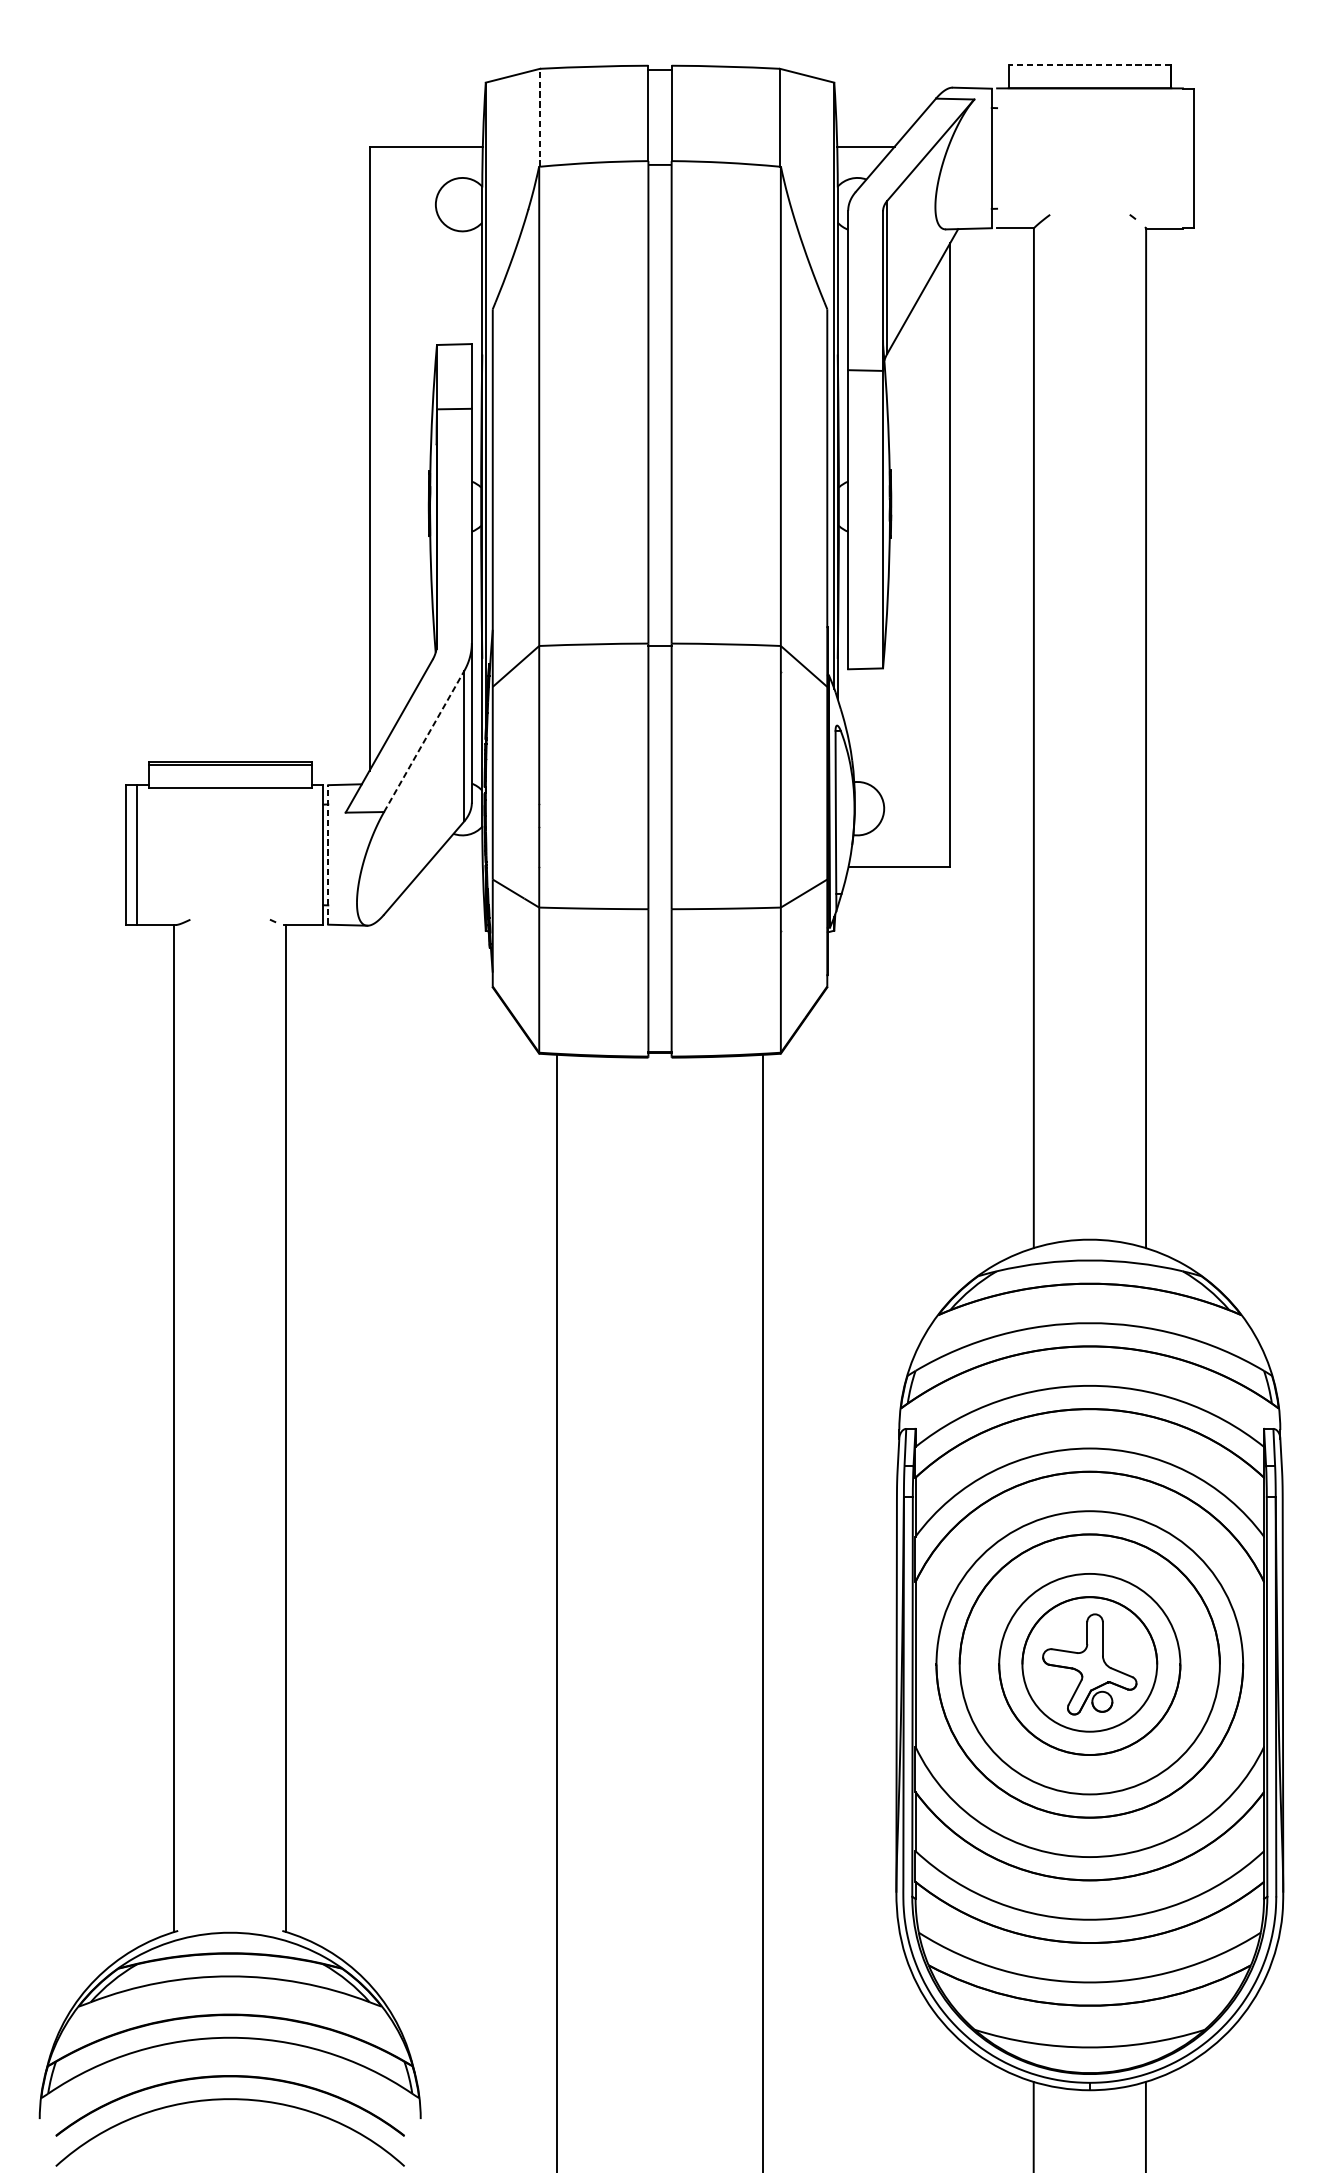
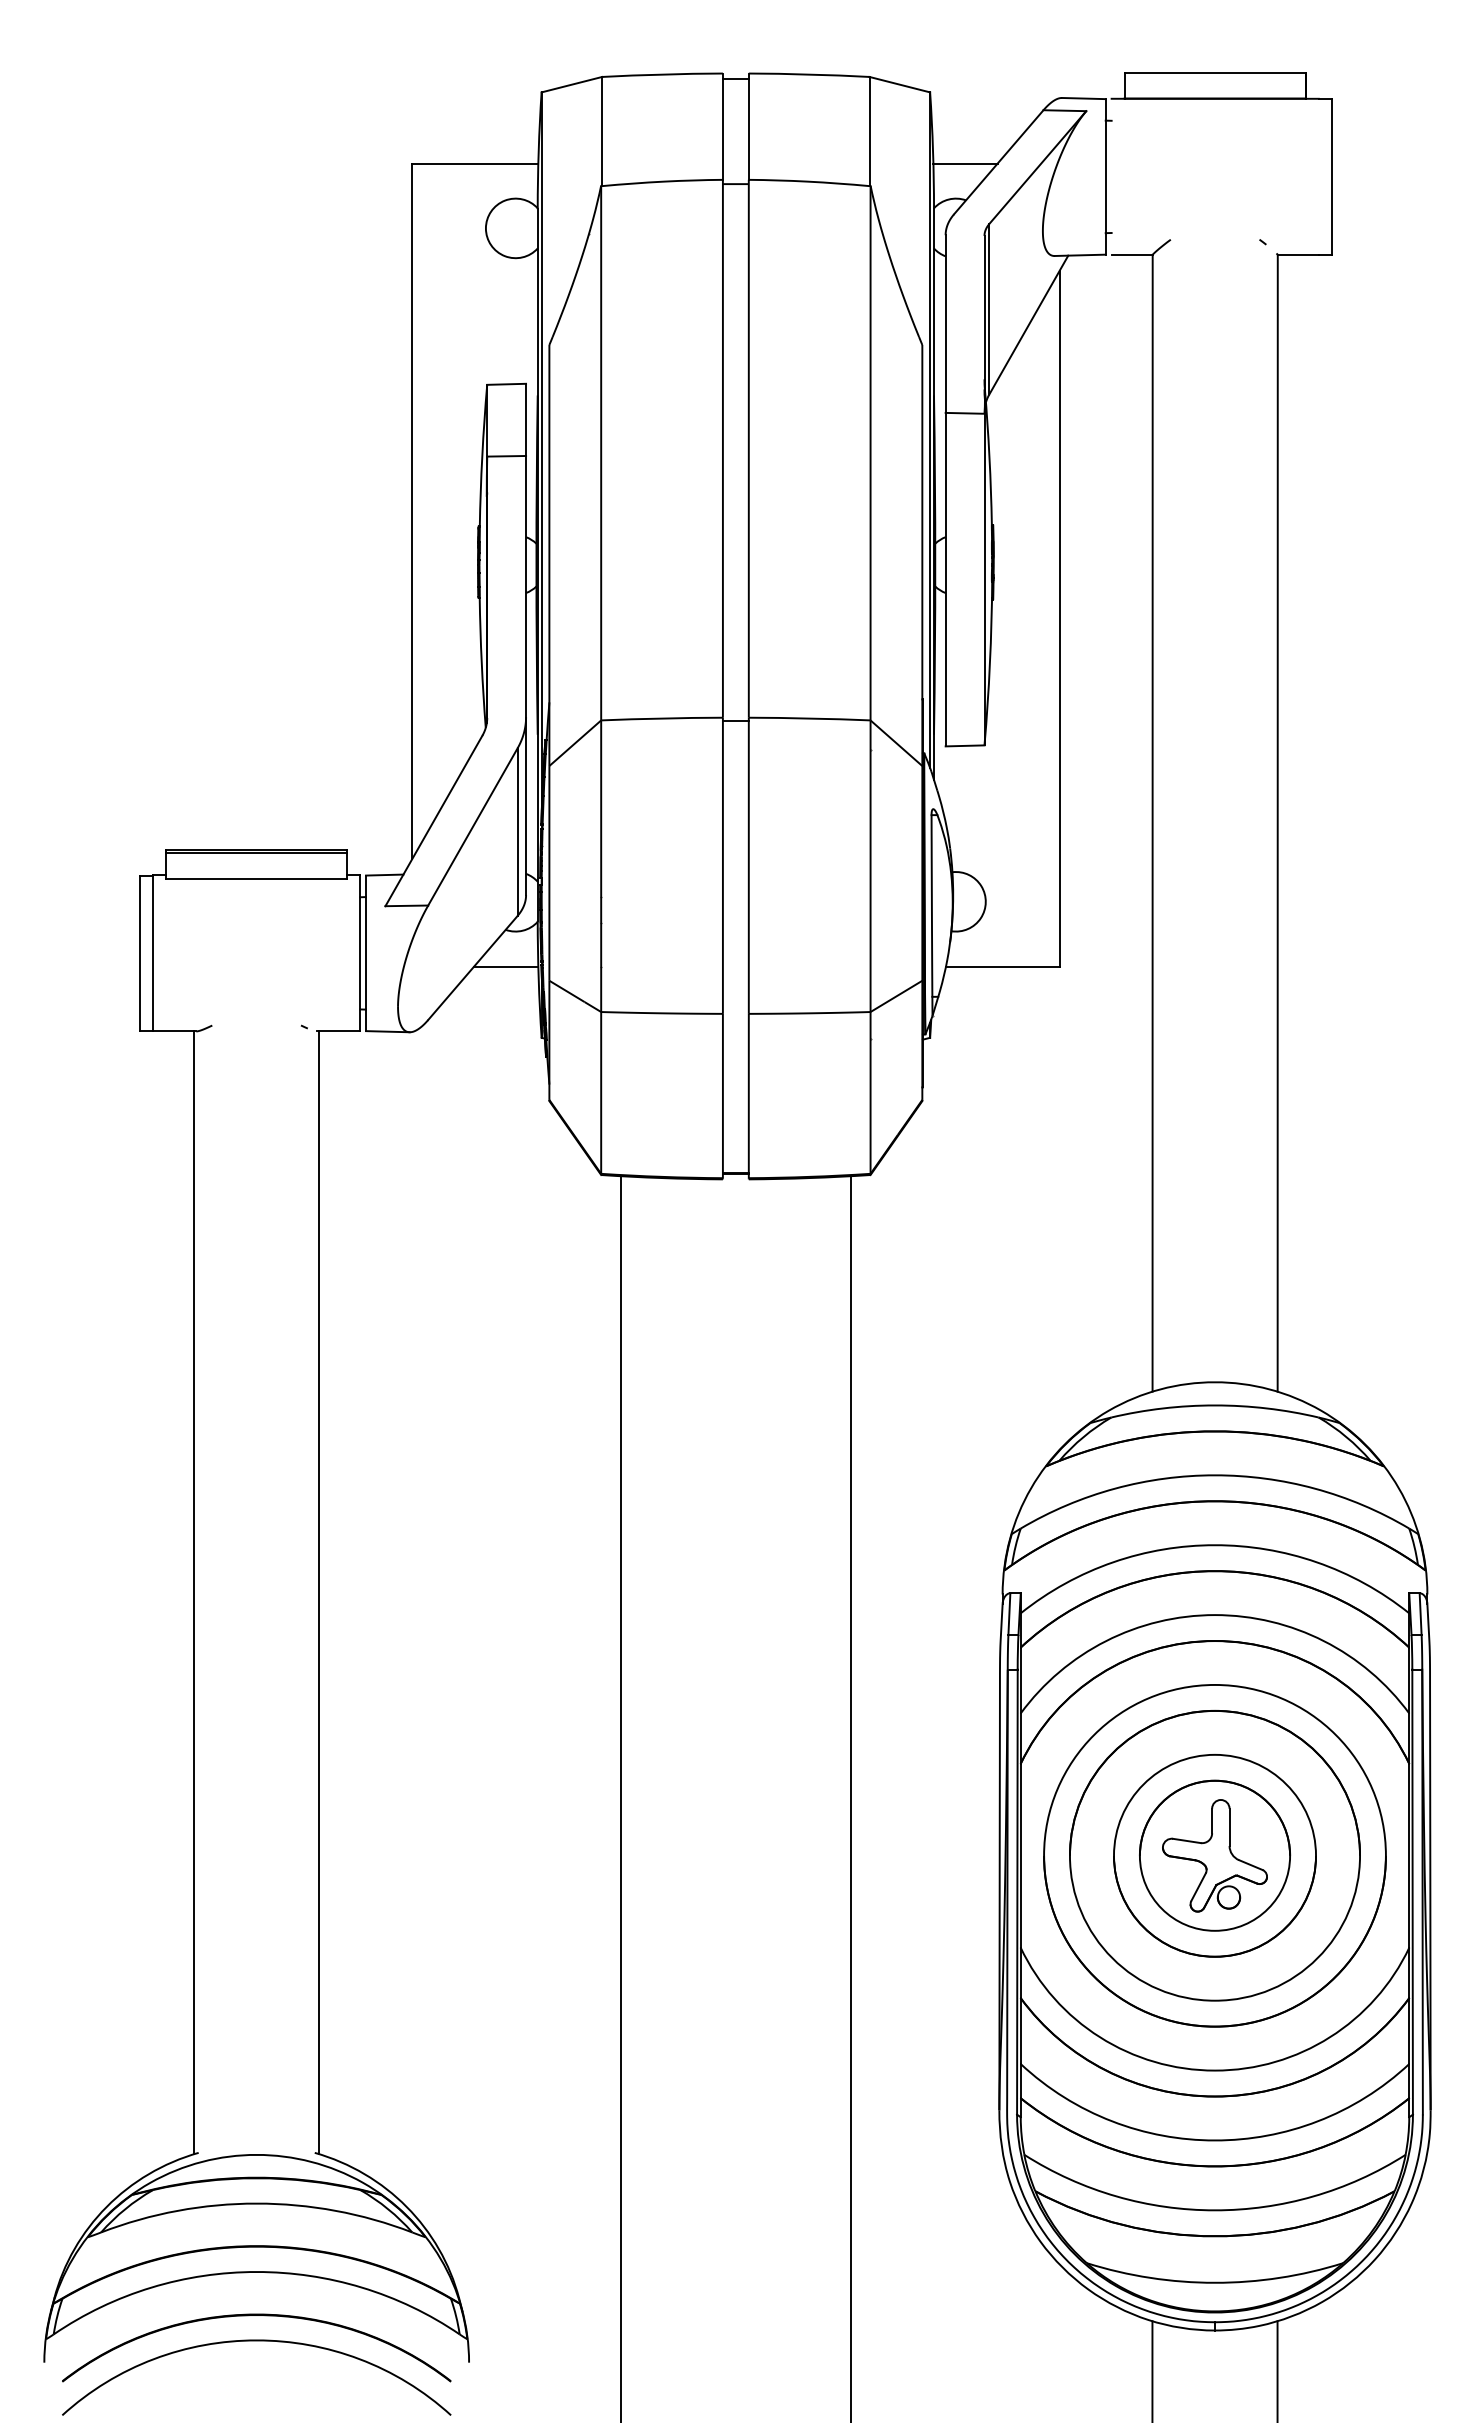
line: (1090, 64) -> (1215, 72), dashed -> solid
line: (540, 117) -> (602, 131), dashed -> solid
line: (424, 741) -> (473, 826), dashed -> solid
line: (328, 855) -> (366, 953), dashed -> solid
line: (454, 866) -> (506, 966), added

